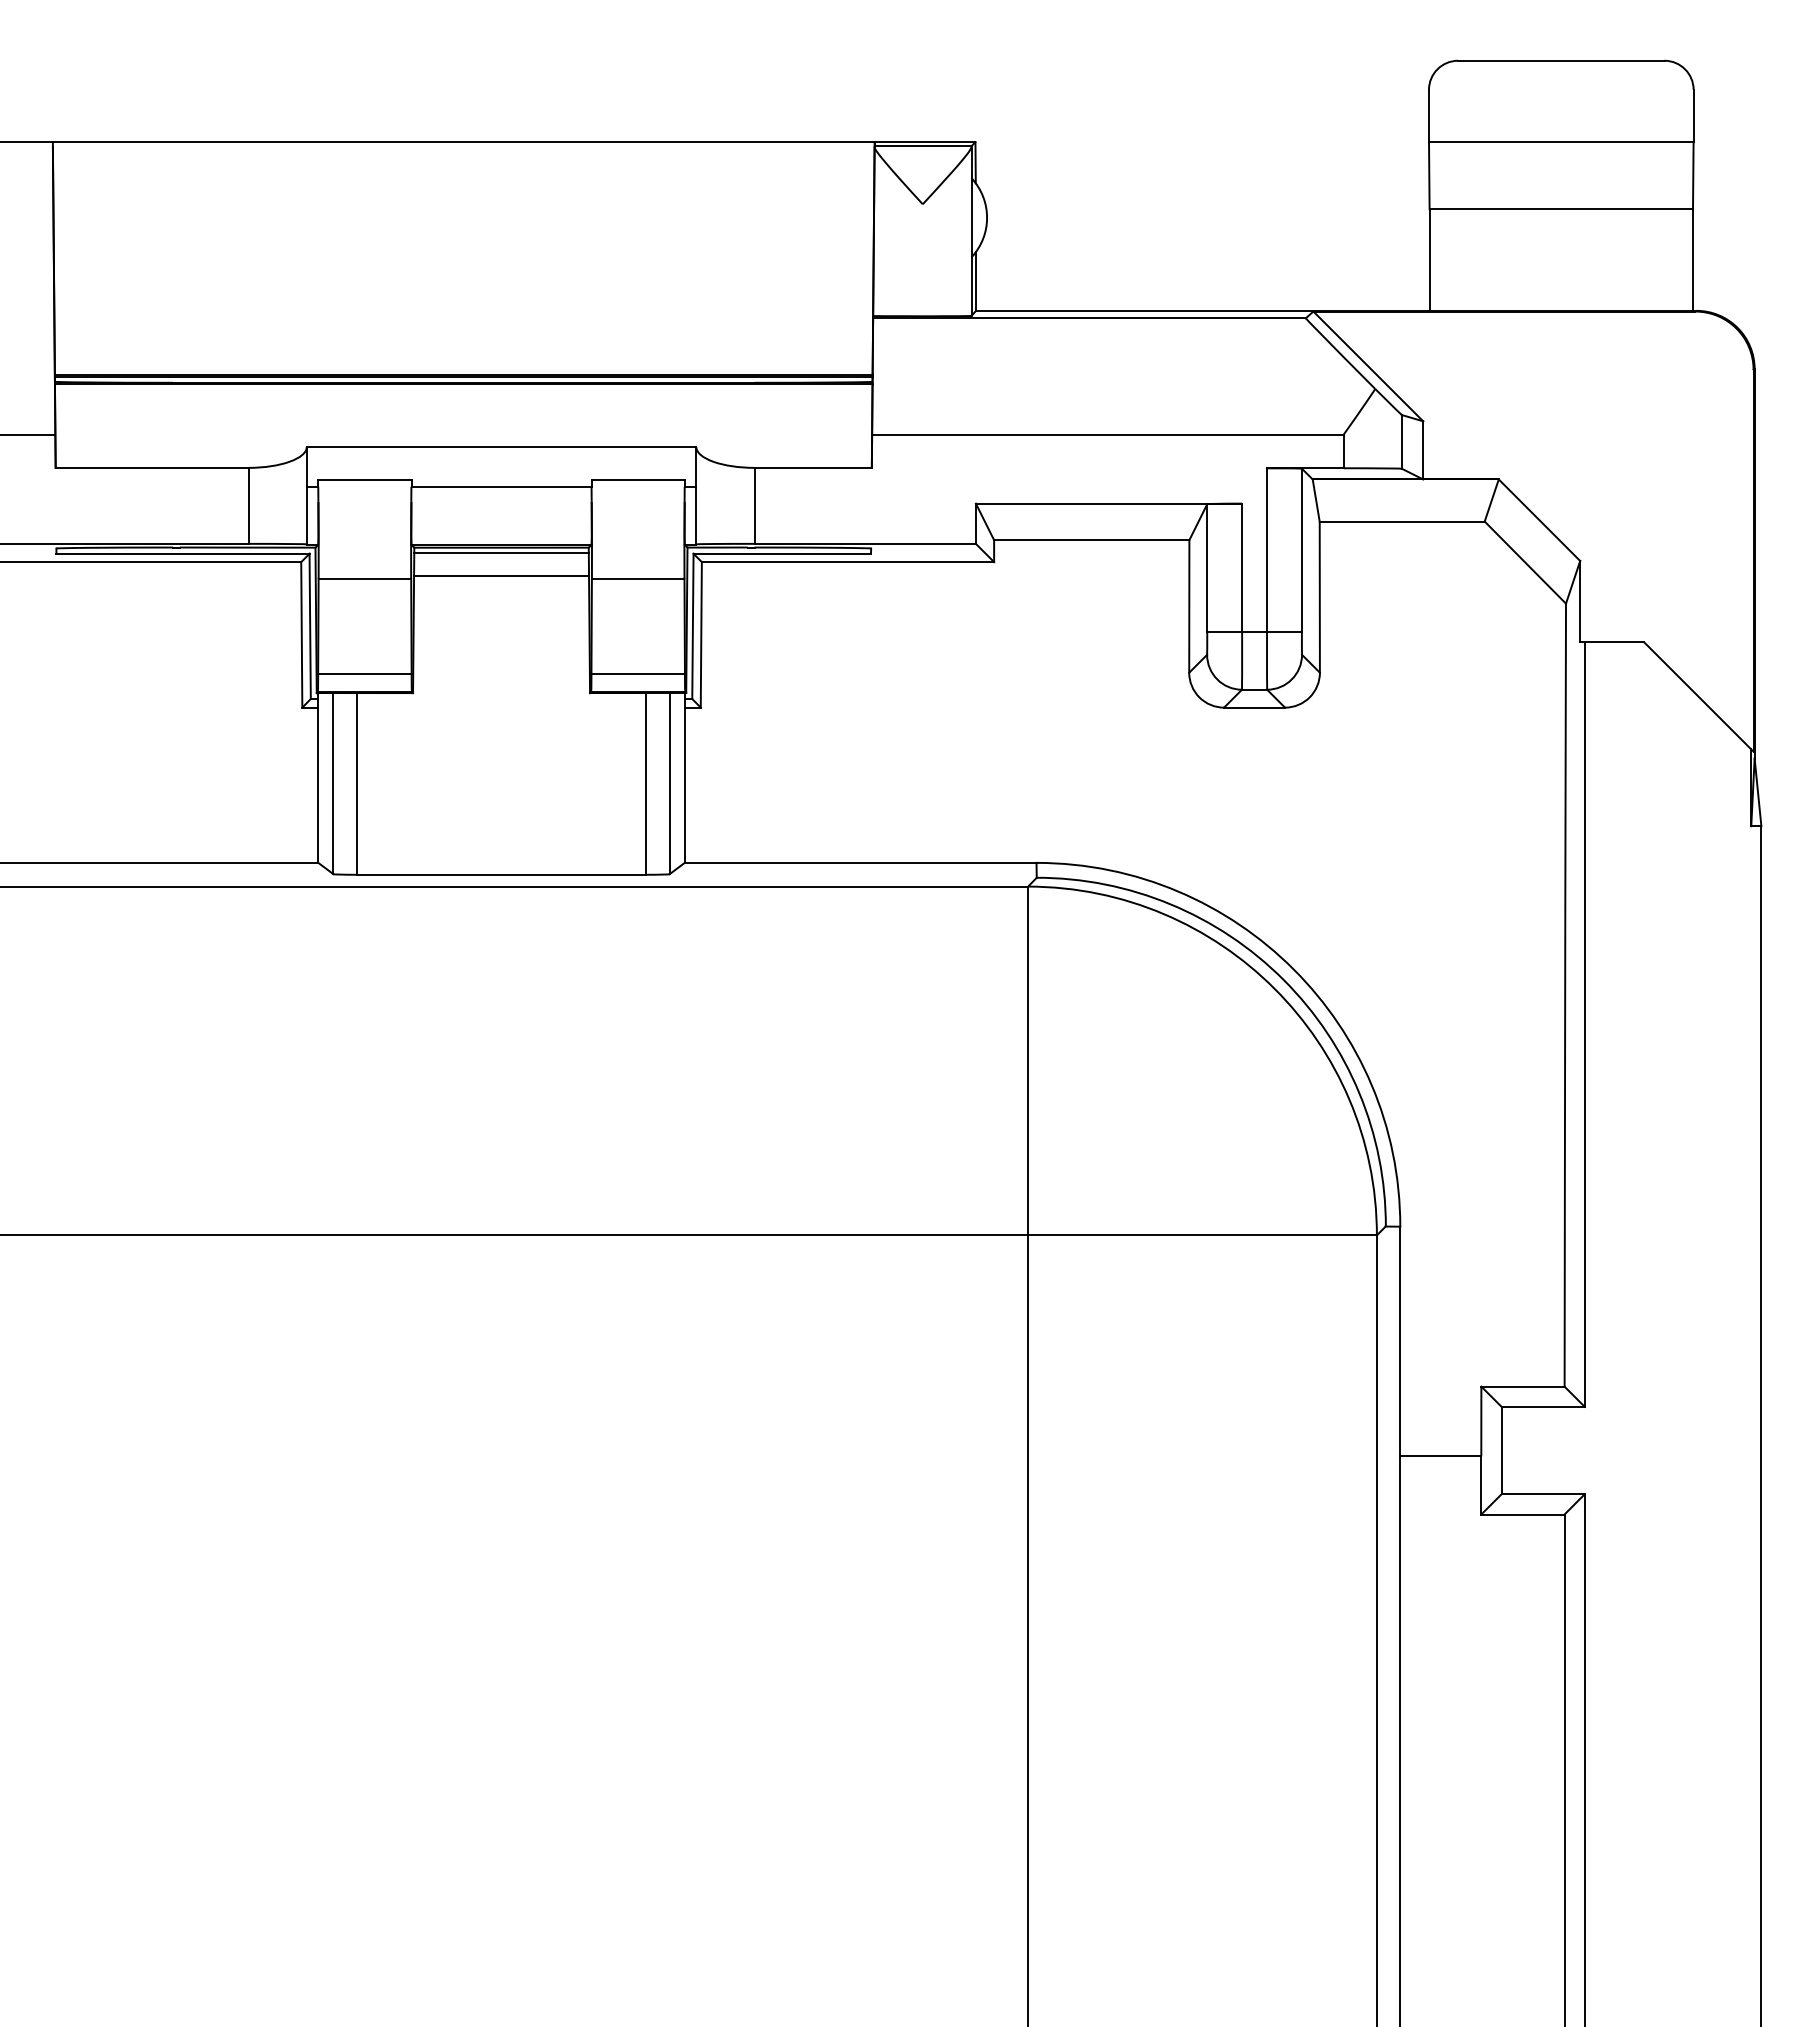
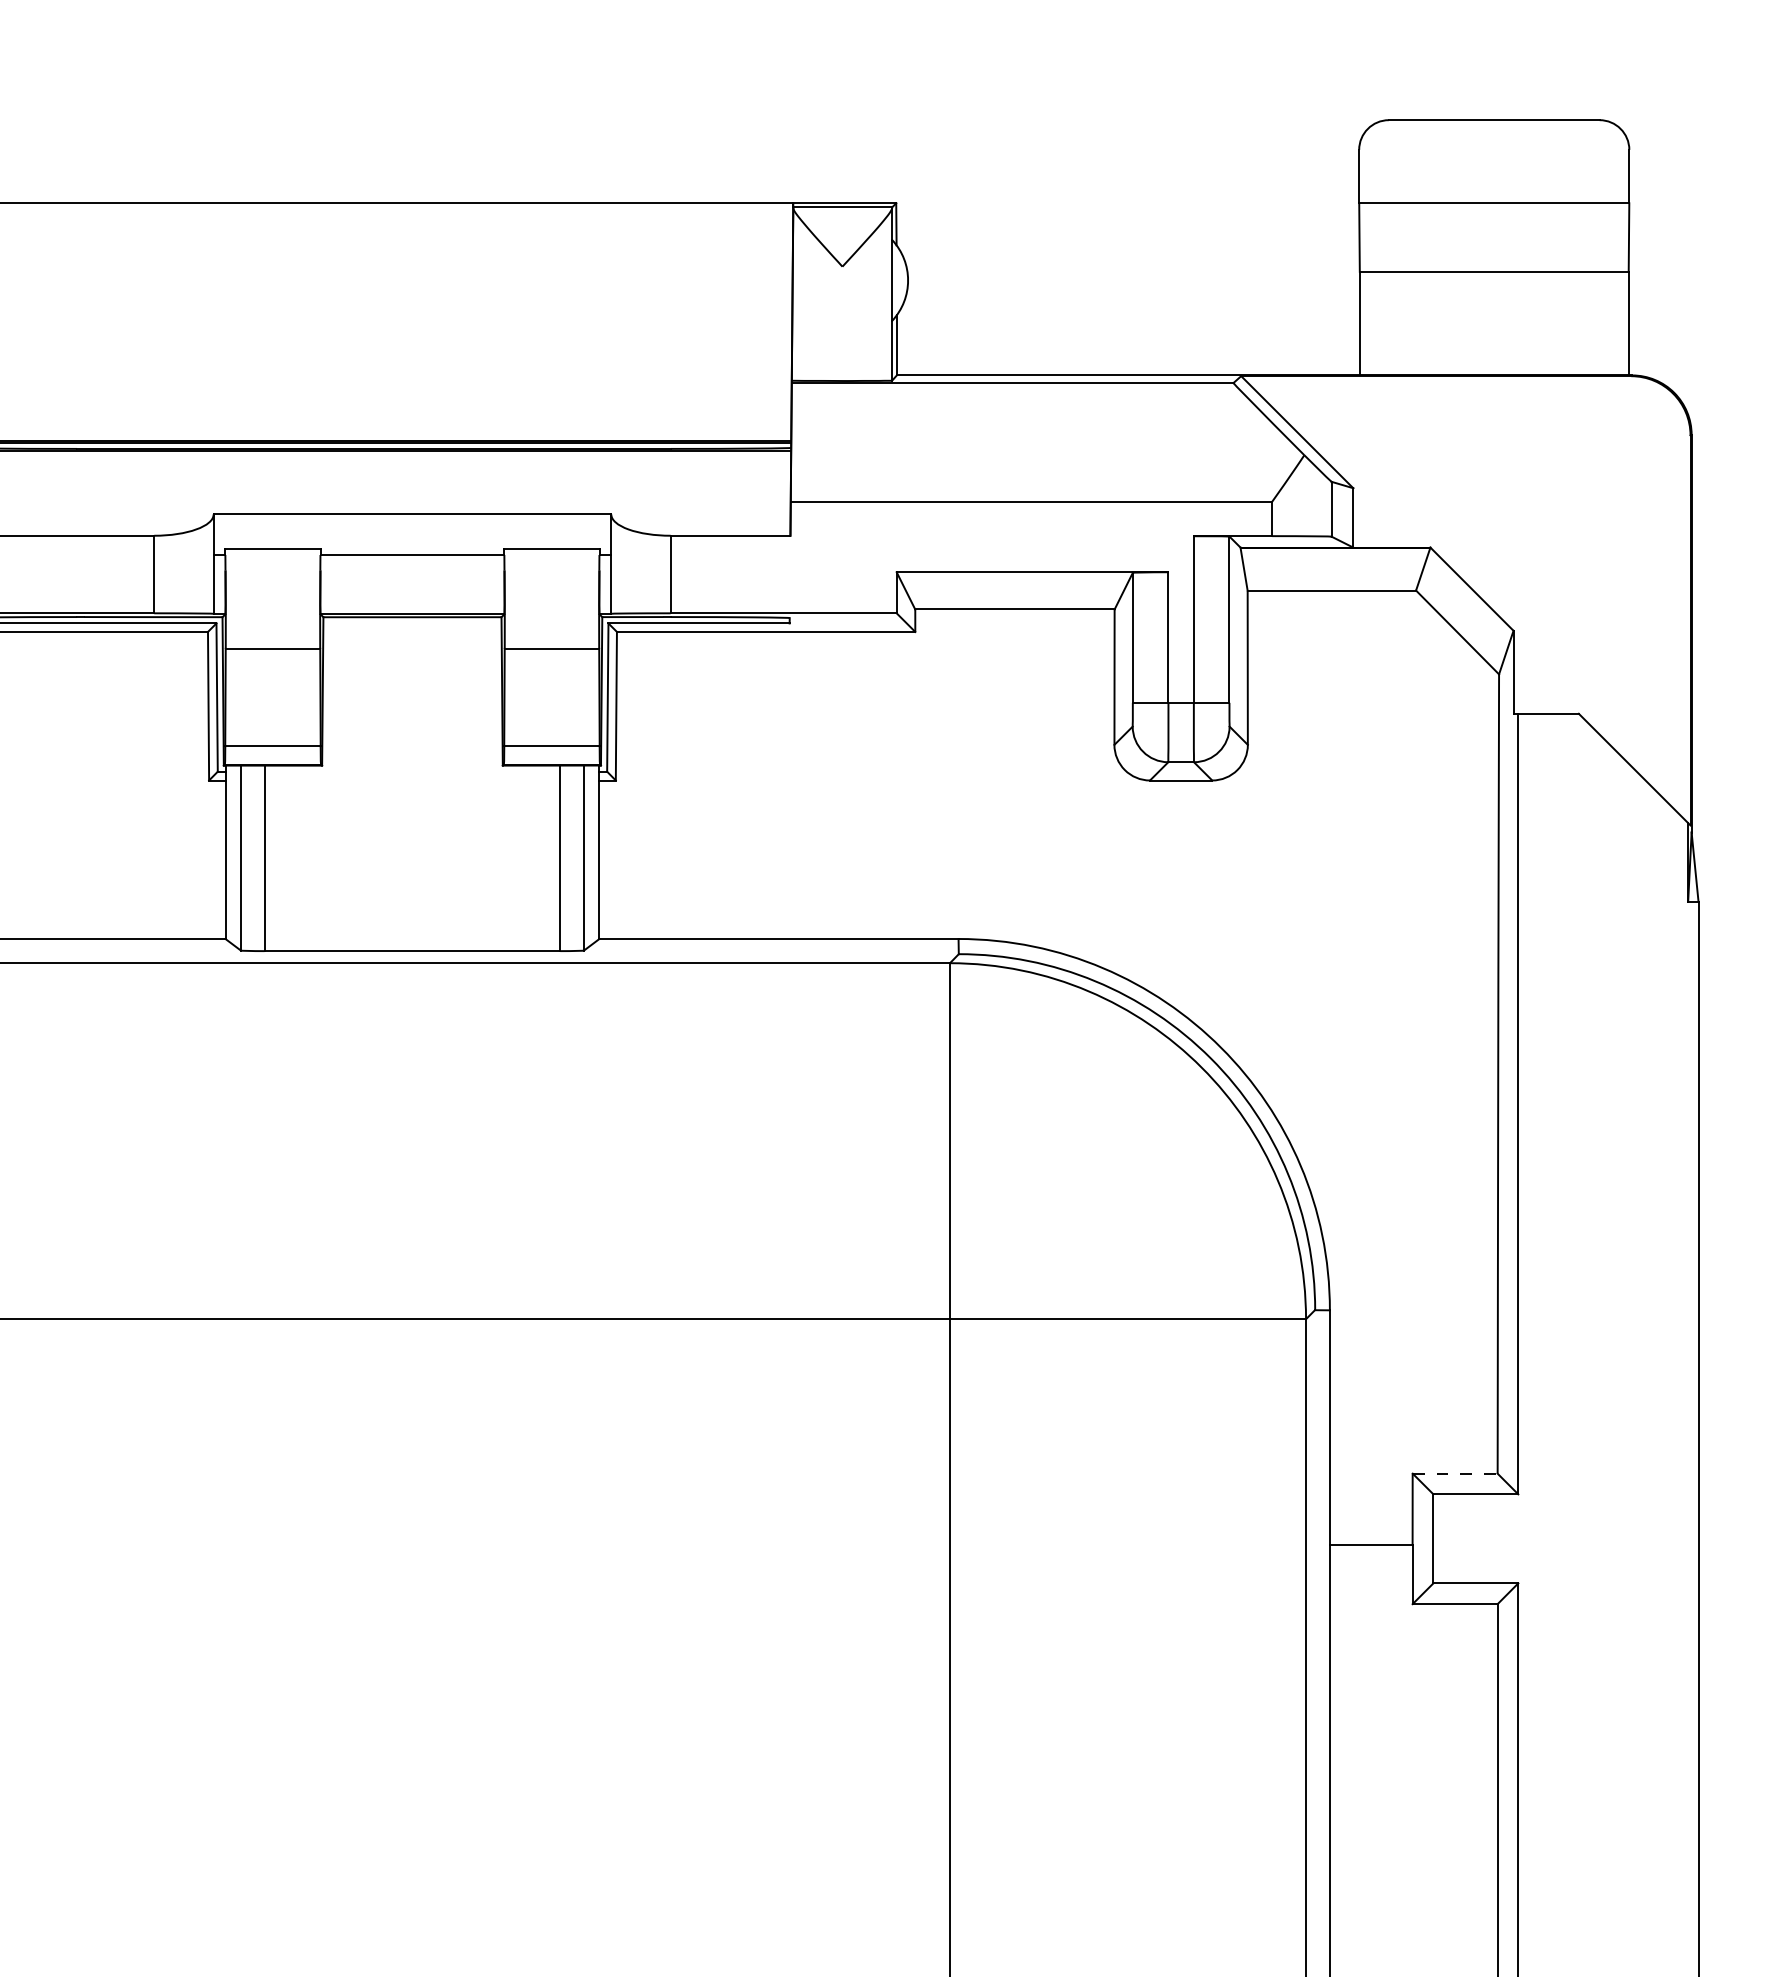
line: (501, 552) -> (412, 622), removed
line: (501, 575) -> (412, 645), removed
line: (1523, 1386) -> (1455, 1473), solid -> dashed

